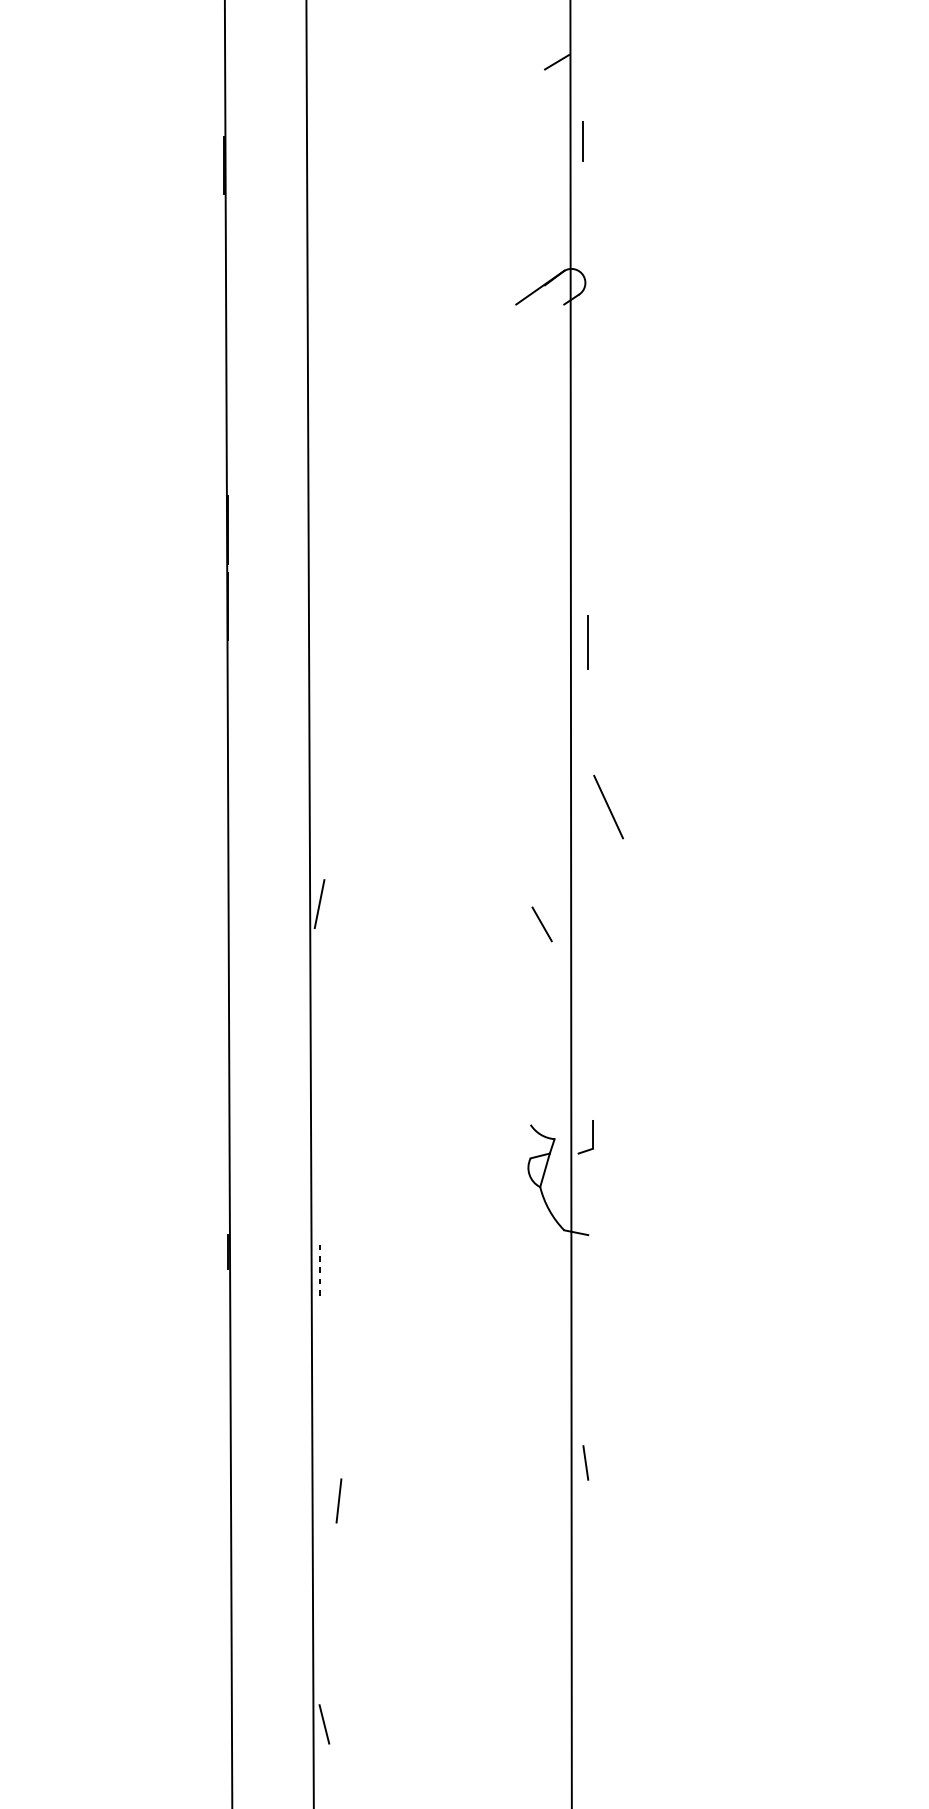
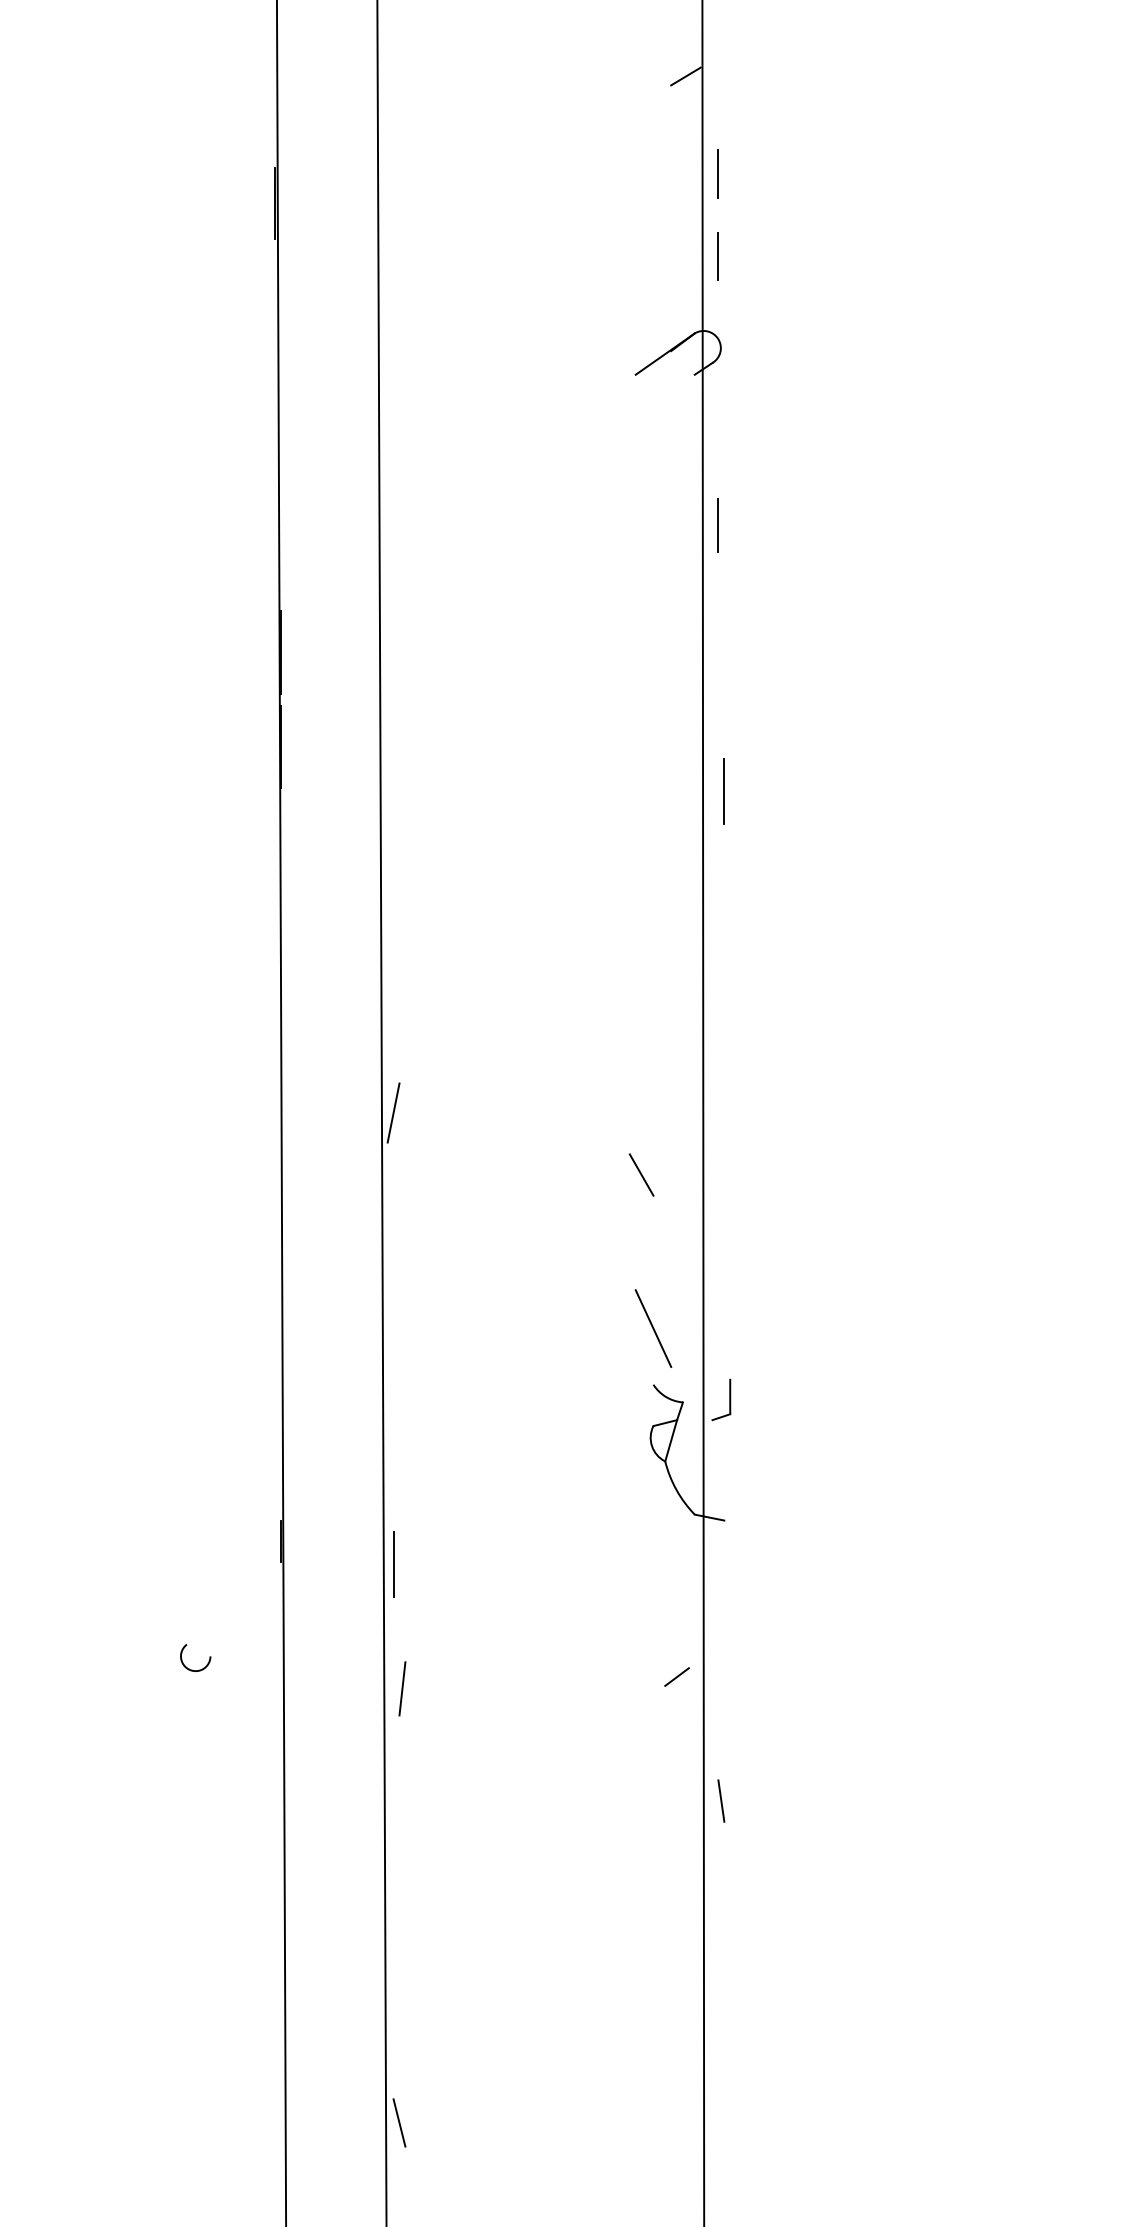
line: (583, 208) -> (718, 256), added
line: (583, 426) -> (718, 524), added
line: (608, 807) -> (653, 1328), moved
line: (542, 923) -> (641, 1174), moved
line: (319, 1271) -> (393, 1565), dashed -> solid
arc: (156, 1356) -> (192, 1669), added
line: (549, 1361) -> (676, 1676), added
line: (339, 1500) -> (402, 1688), moved

